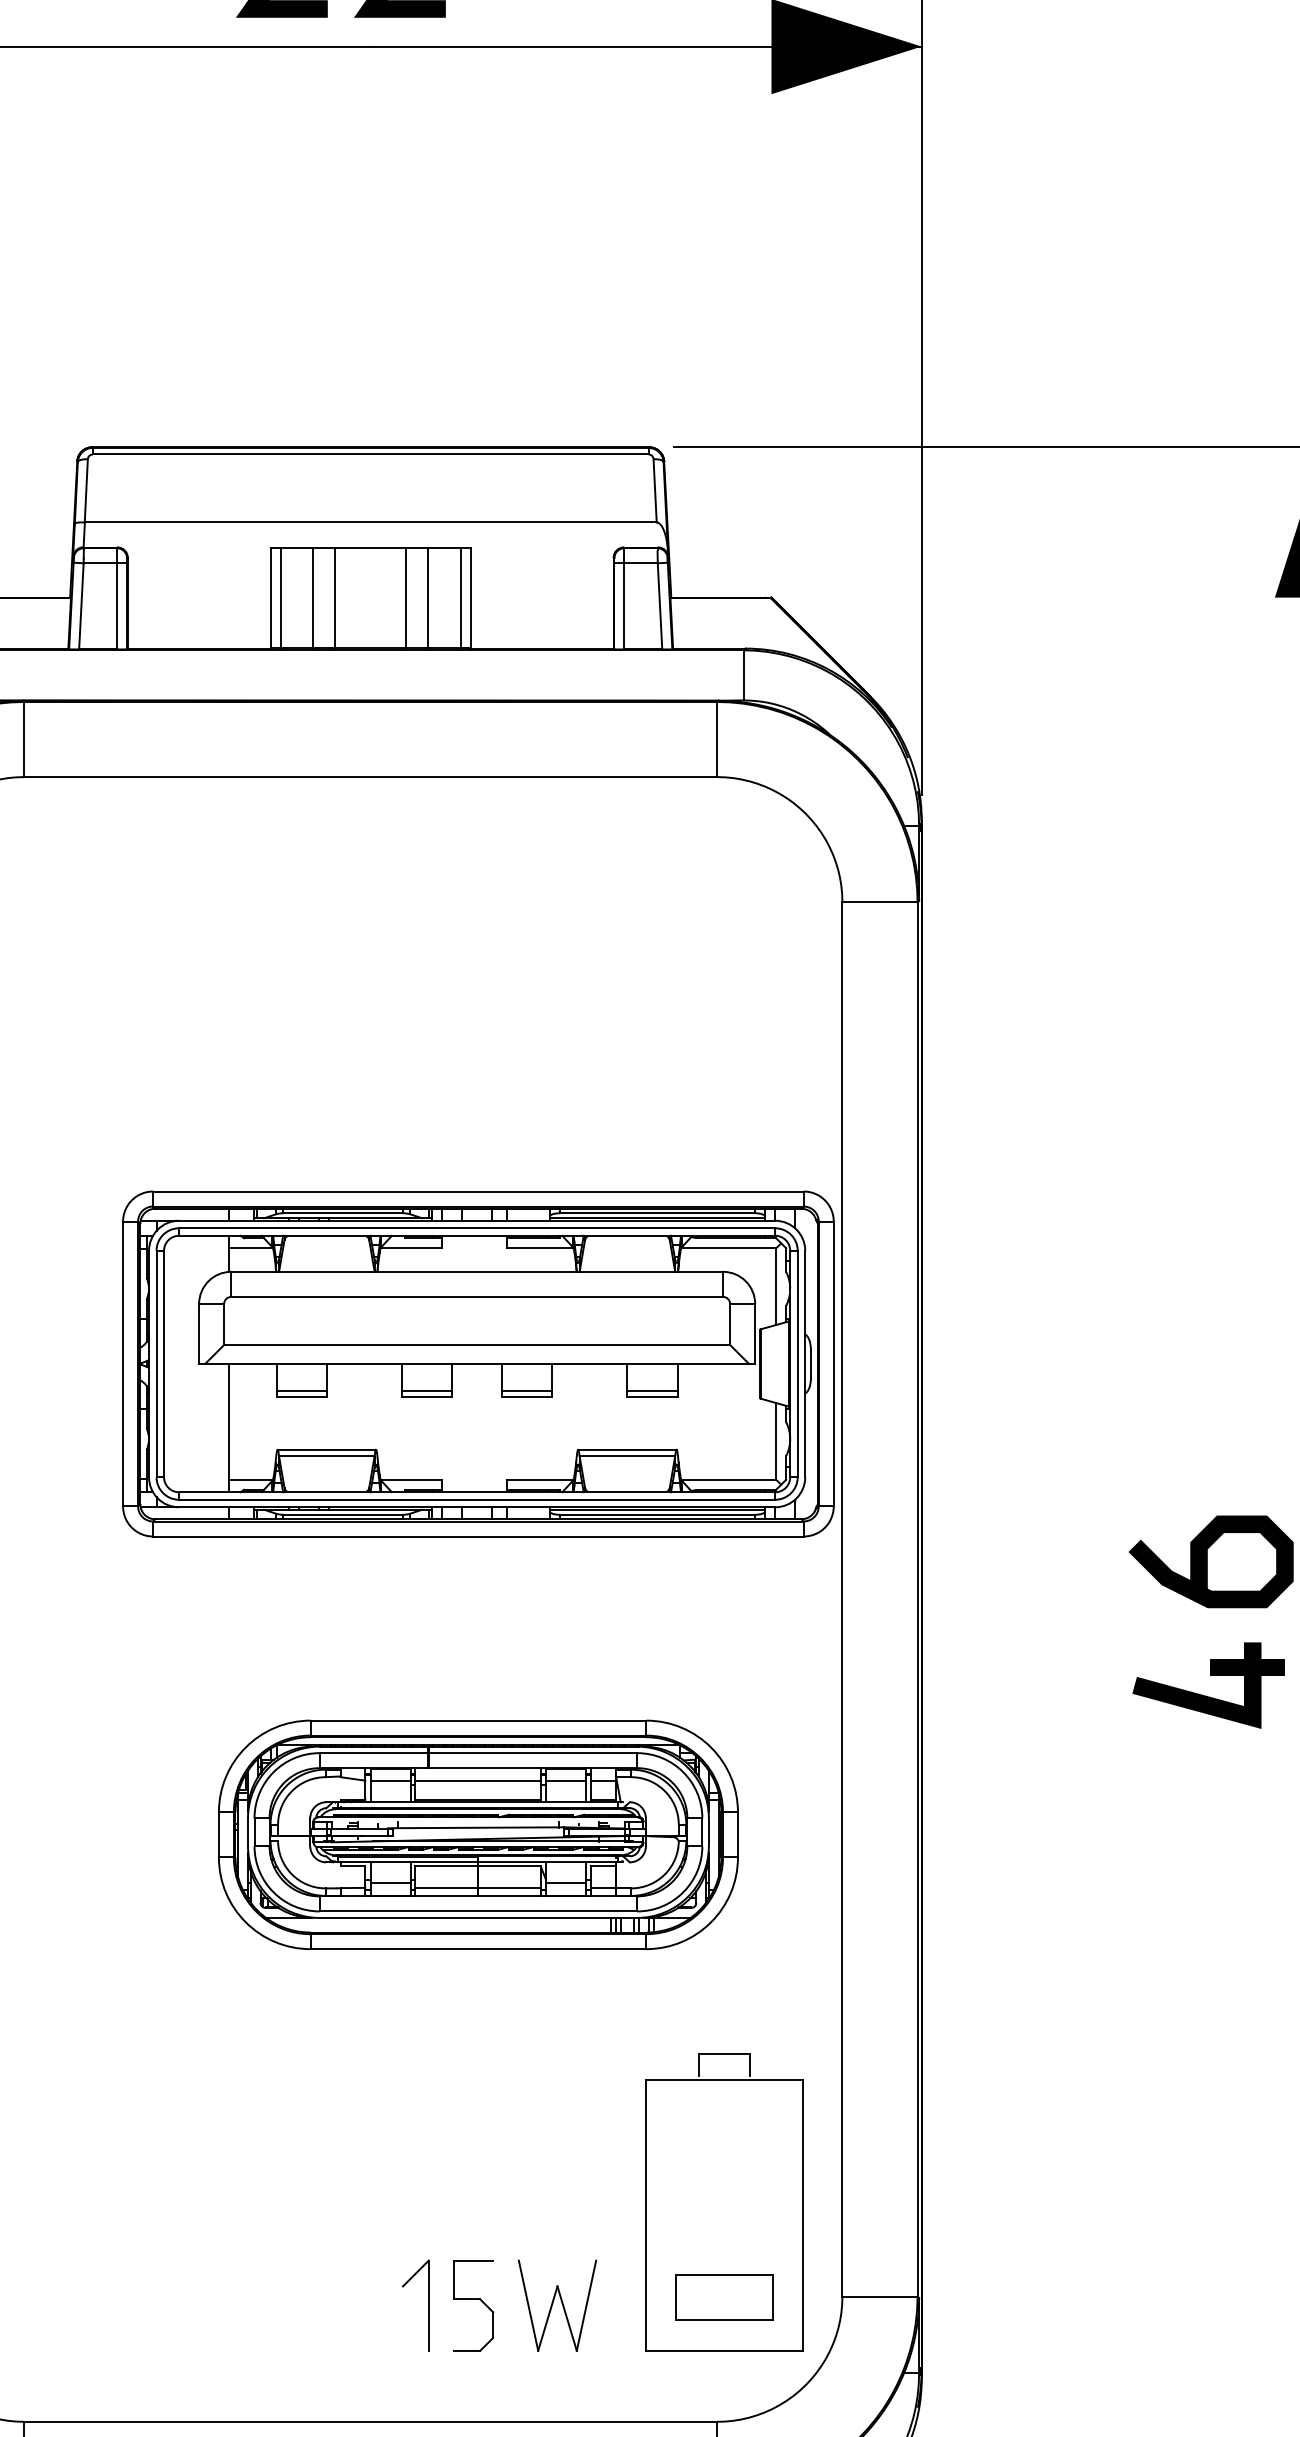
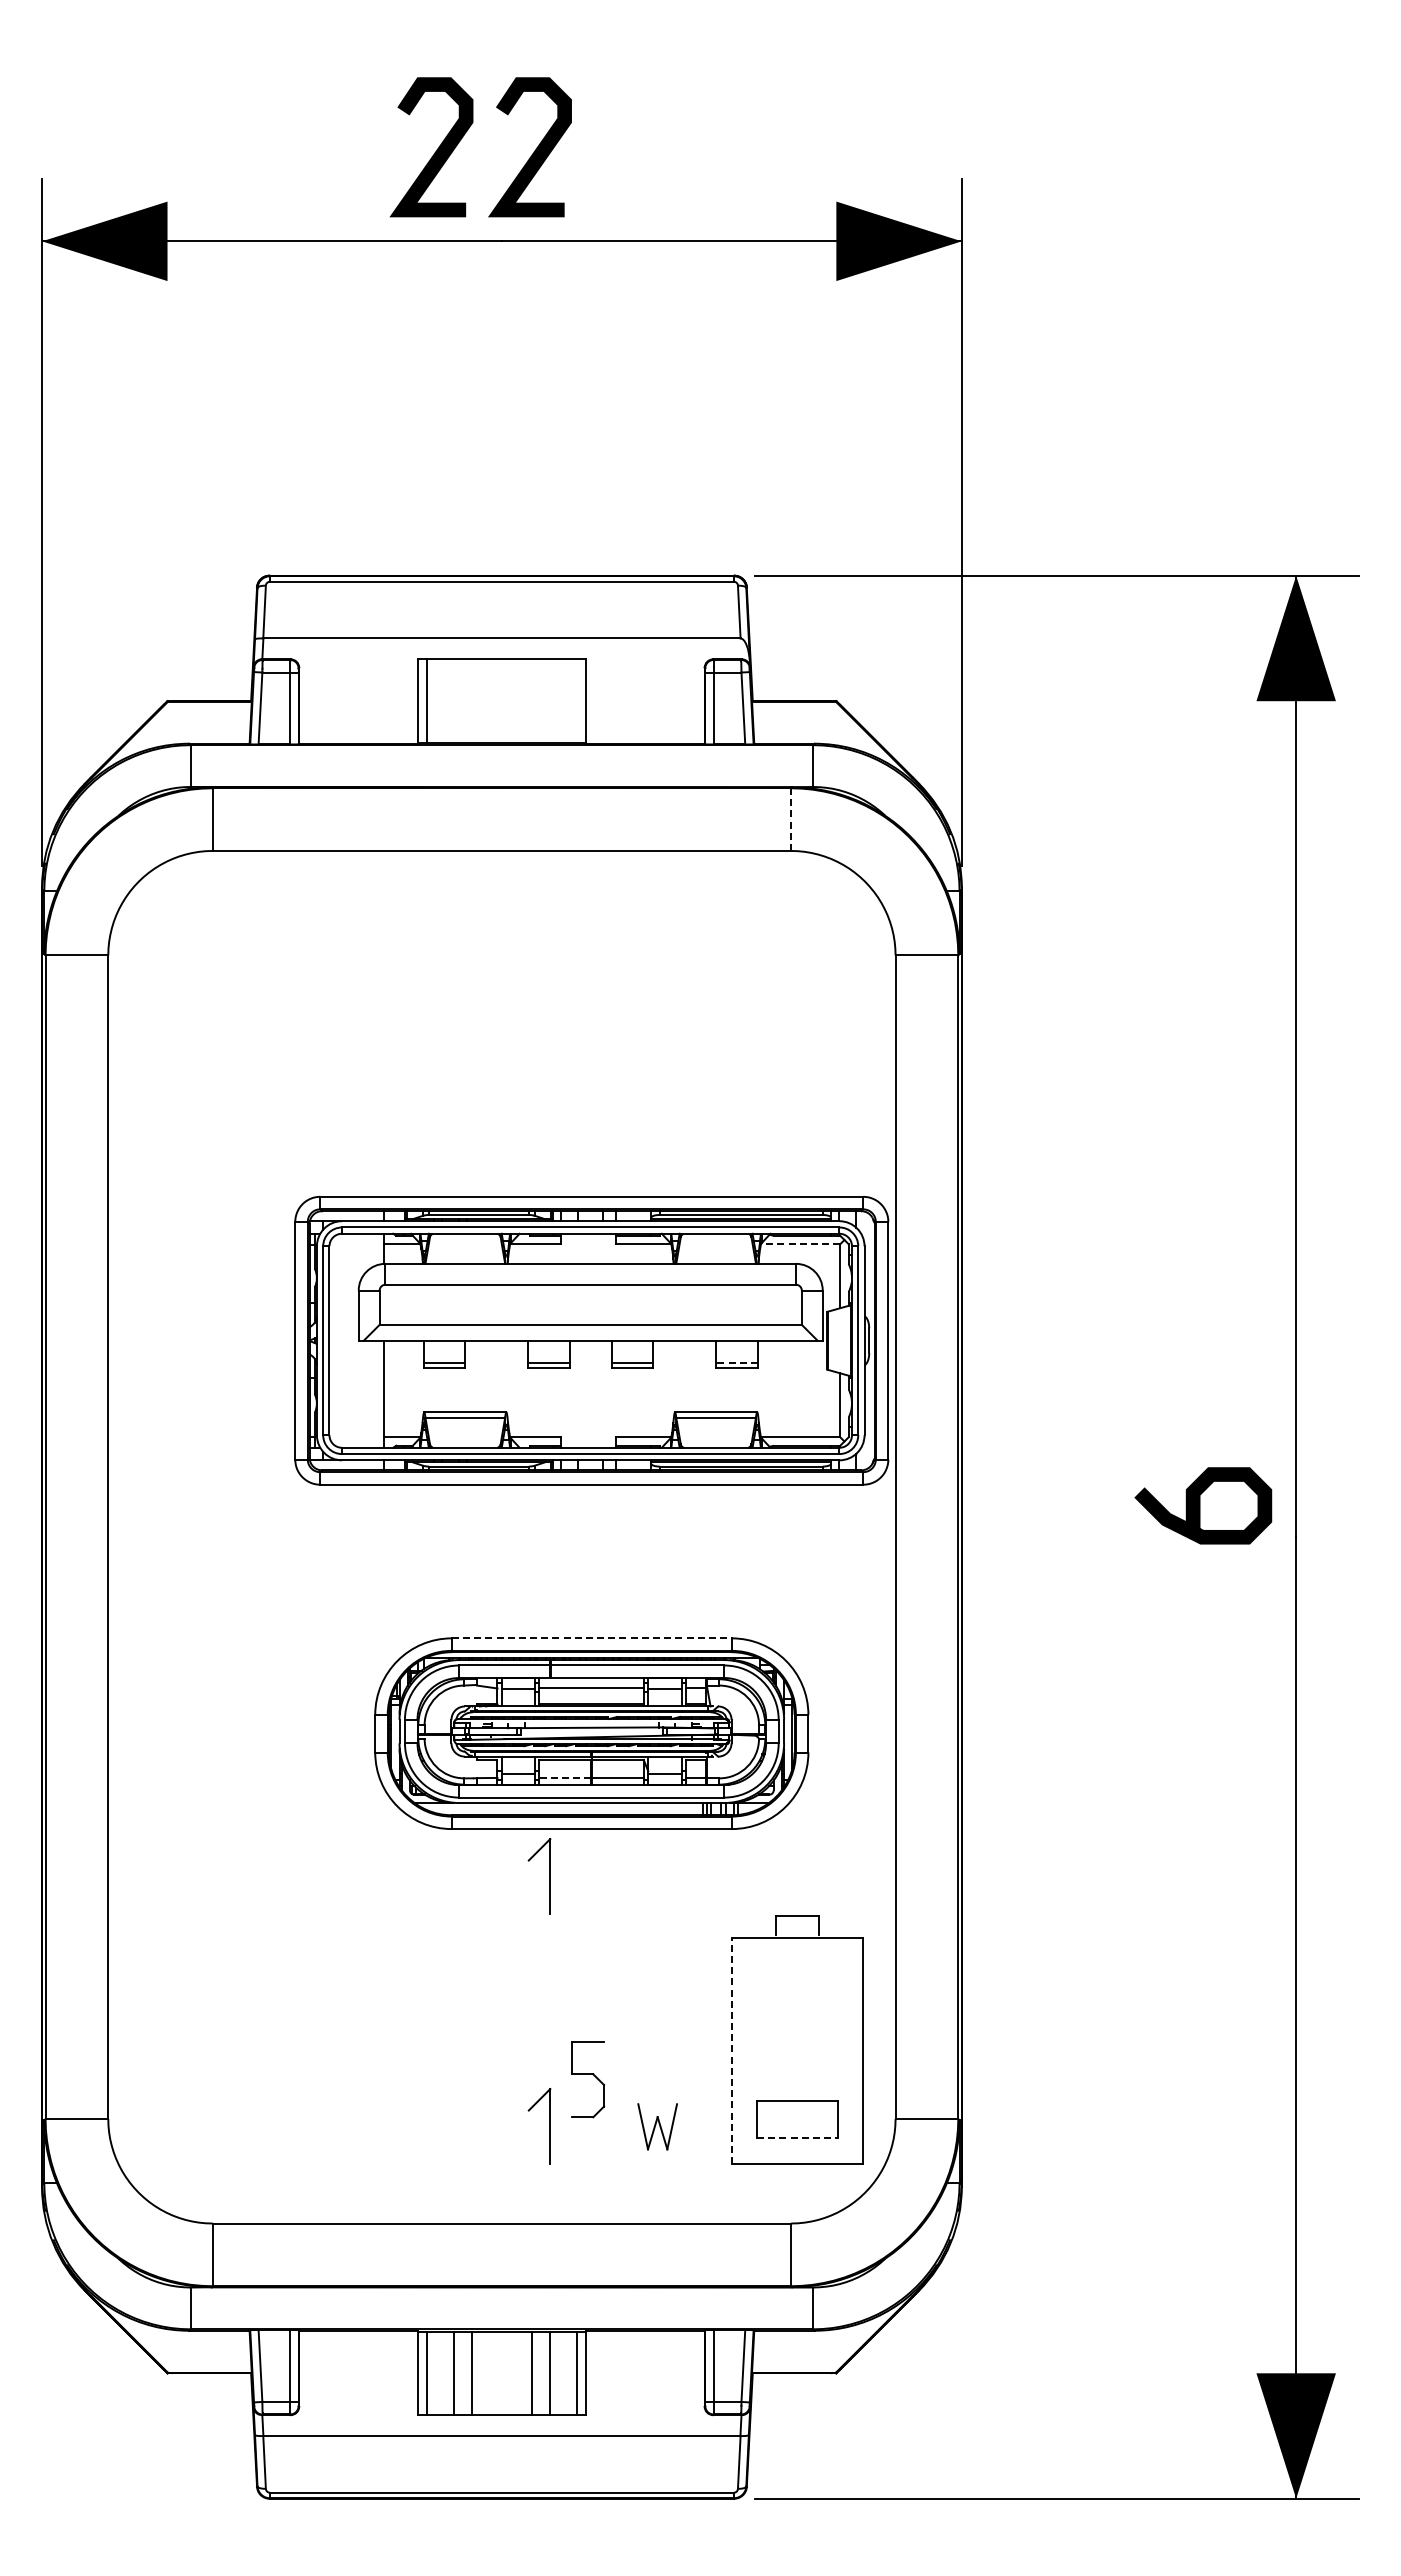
line: (313, 596) -> (454, 700), removed
line: (335, 596) -> (472, 700), removed
line: (406, 596) -> (531, 700), removed
line: (427, 596) -> (549, 700), removed
line: (461, 596) -> (577, 700), removed
line: (717, 739) -> (791, 819), solid -> dashed
line: (728, 1248) -> (800, 1244), solid -> dashed
line: (653, 1391) -> (737, 1363), solid -> dashed
part: (1203, 1694) -> (1196, 1616), removed
line: (479, 1720) -> (592, 1638), solid -> dashed
line: (445, 1887) -> (564, 1777), solid -> dashed
part: (427, 2005) -> (549, 1876), added
line: (645, 2214) -> (731, 2050), solid -> dashed
part: (474, 2305) -> (588, 2079), moved
part: (557, 2305) -> (657, 2126), size x0.6
line: (724, 2319) -> (797, 2138), solid -> dashed

